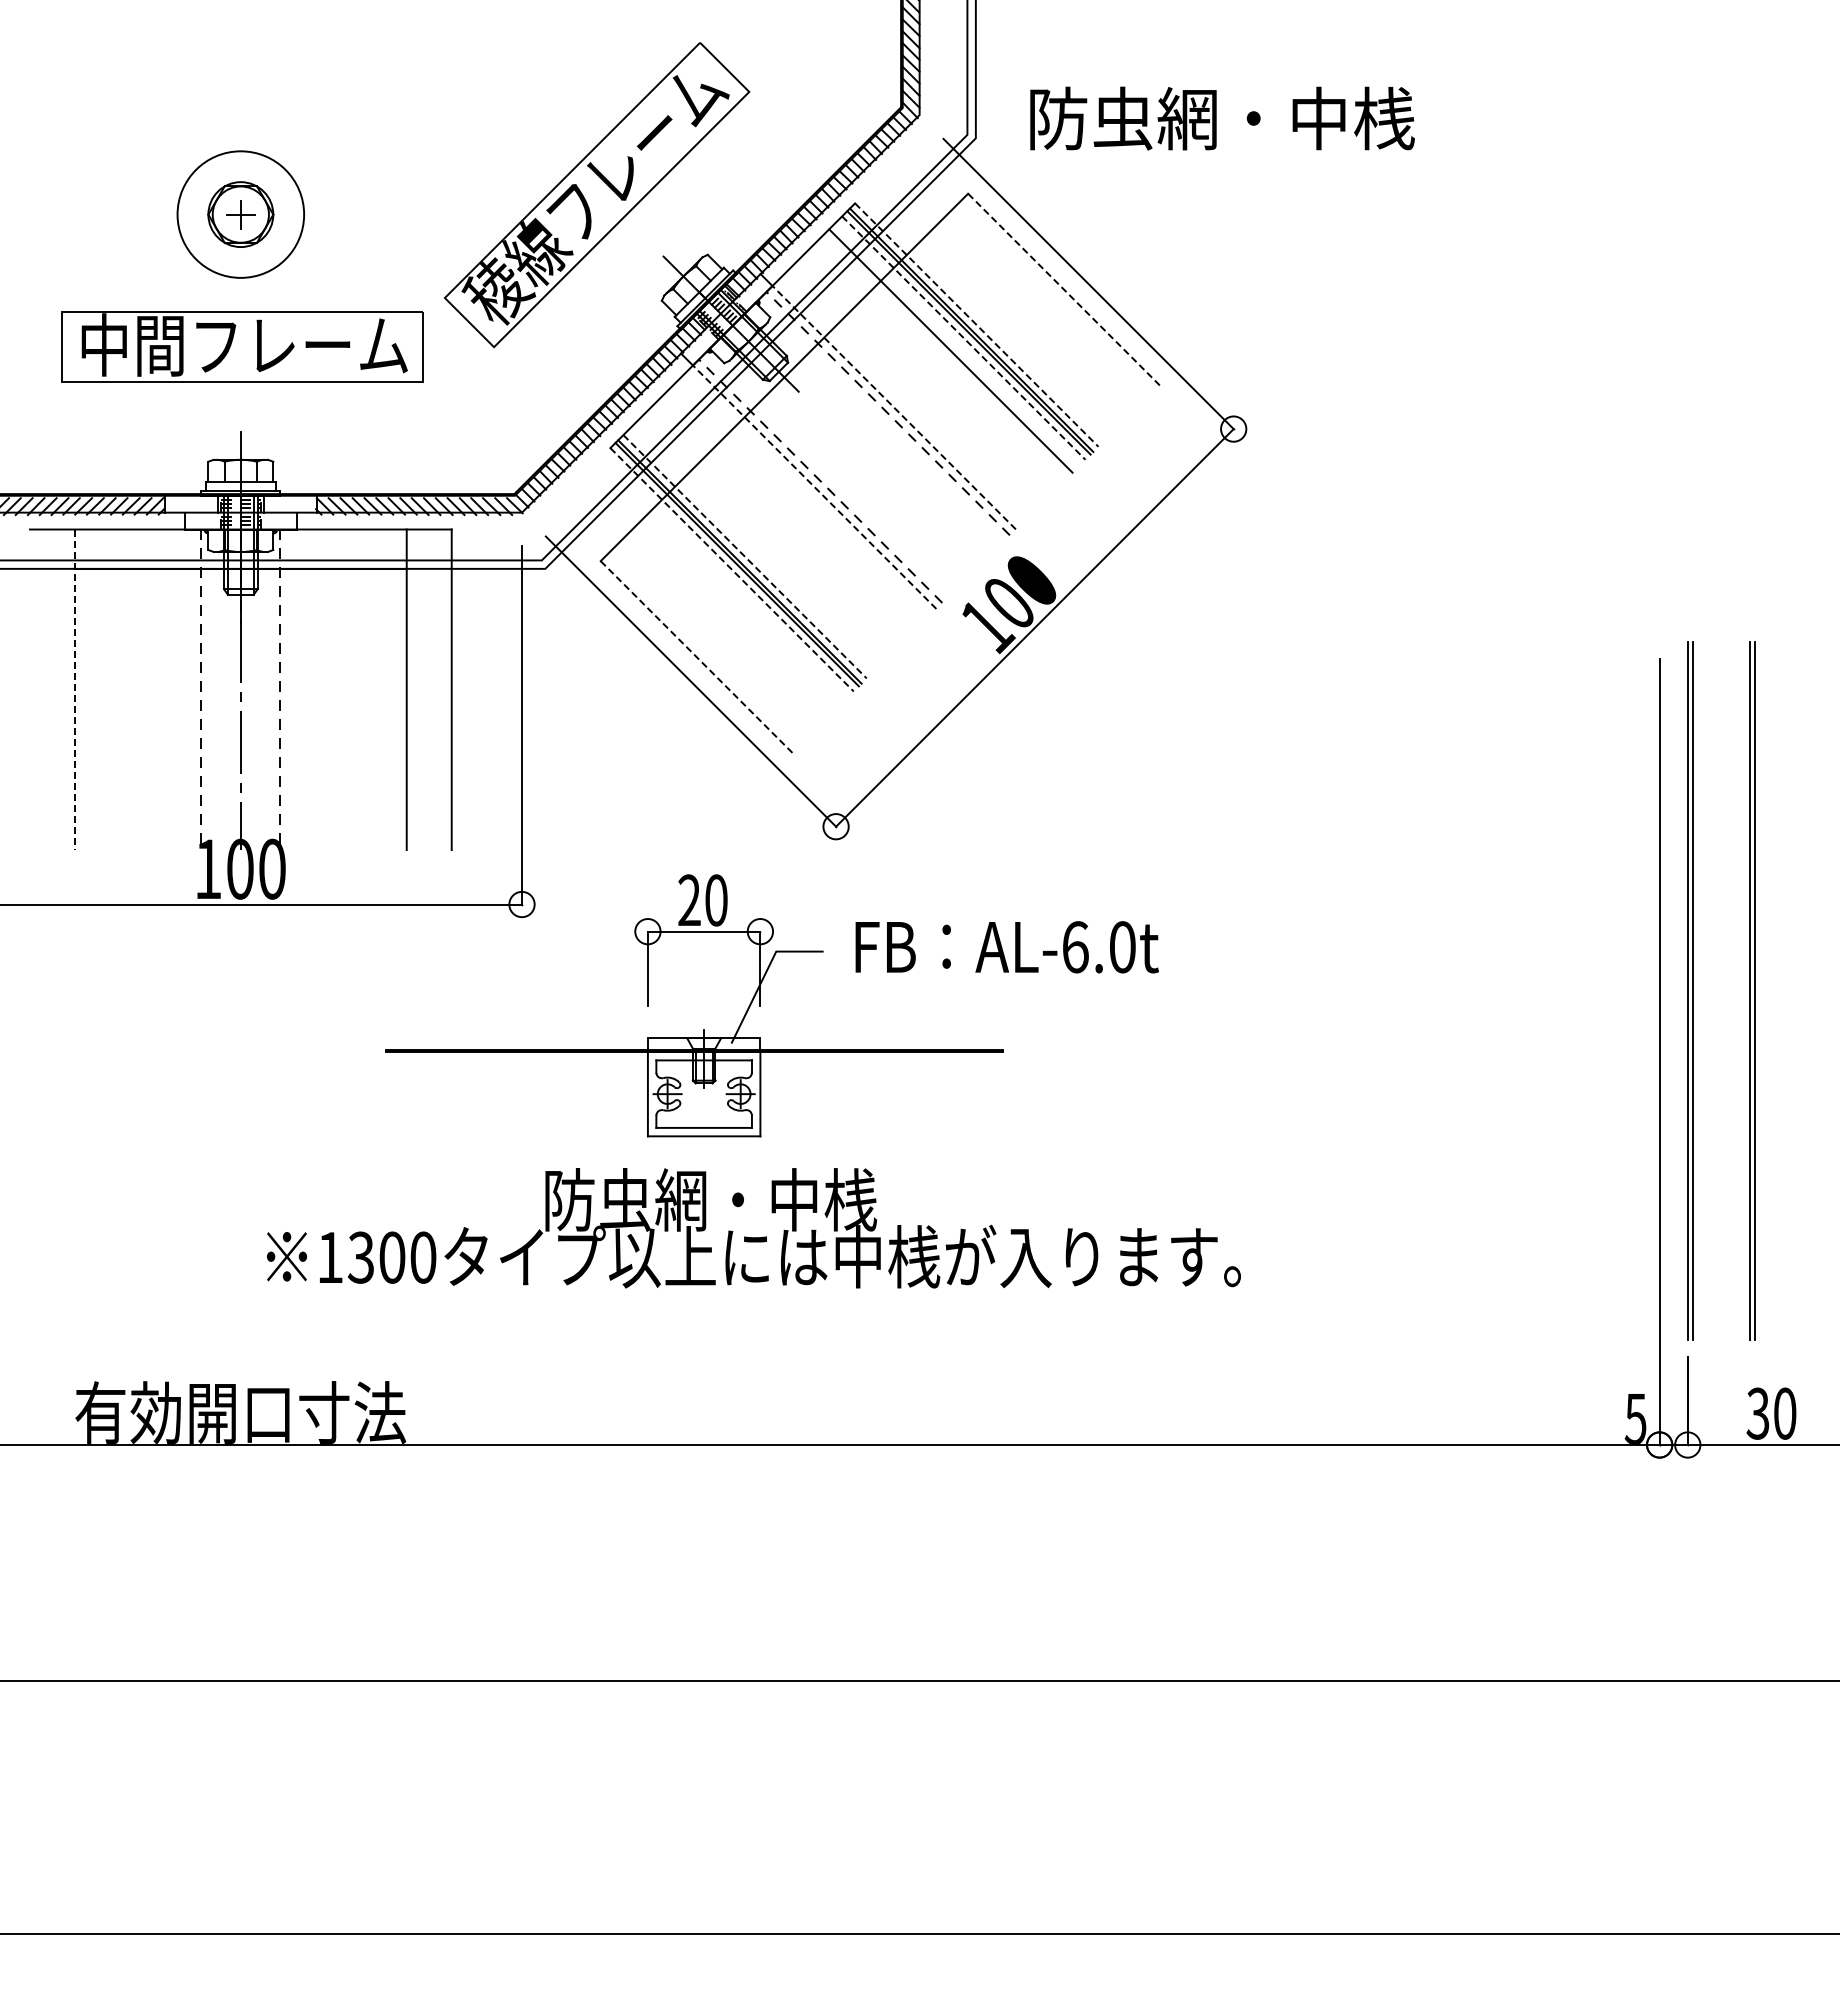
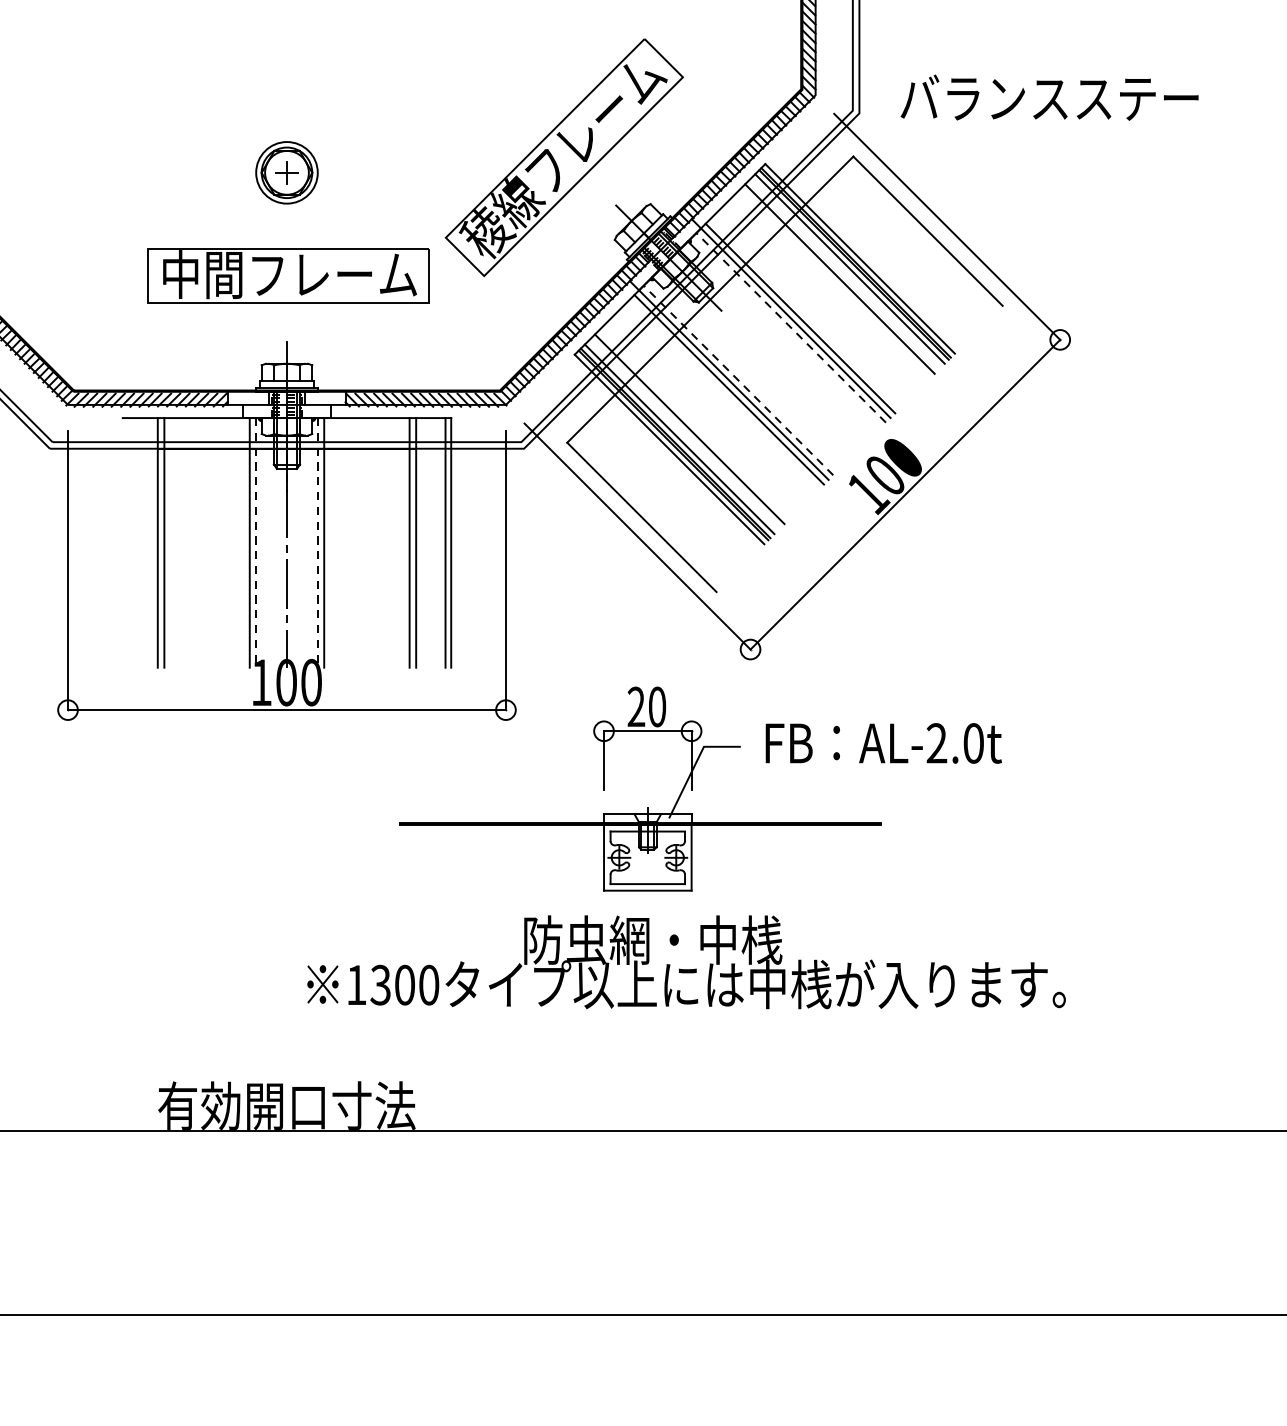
text: (1221, 118) -> (1050, 97), 防虫網・中桟 -> バランスステー
circle: (240, 214) -> (286, 172), size x0.62
line: (1063, 289) -> (927, 231), dashed -> solid
line: (977, 325) -> (860, 259), dashed -> solid
line: (964, 338) -> (850, 269), dashed -> solid
line: (899, 401) -> (799, 318), added
line: (893, 407) -> (795, 323), dashed -> solid
line: (814, 486) -> (733, 384), dashed -> solid
line: (808, 492) -> (729, 389), added
line: (757, 543) -> (689, 428), added
line: (745, 557) -> (680, 439), dashed -> solid
line: (732, 570) -> (669, 450), dashed -> solid
line: (696, 657) -> (641, 517), dashed -> solid
line: (83, 689) -> (164, 542), added
line: (193, 689) -> (250, 542), added
line: (288, 689) -> (324, 542), added
line: (398, 689) -> (409, 542), added
line: (444, 689) -> (445, 542), added
line: (74, 690) -> (157, 543), dashed -> solid
text: (1075, 947) -> (937, 743), AL-6.0t -> AL-2.0t

